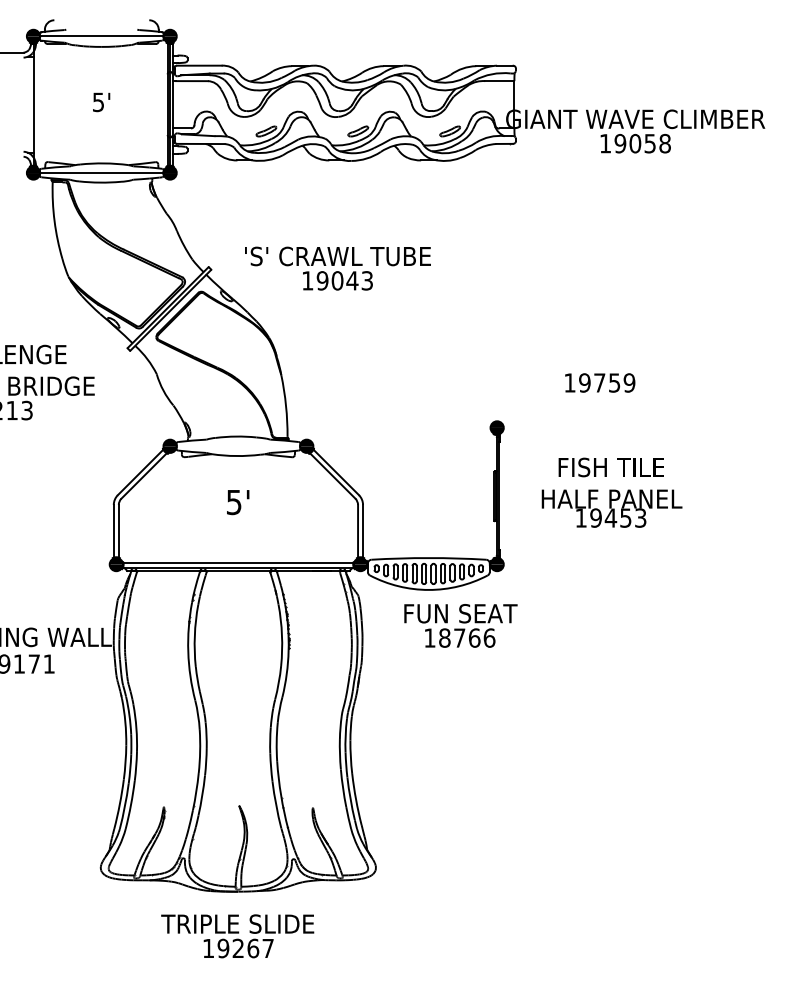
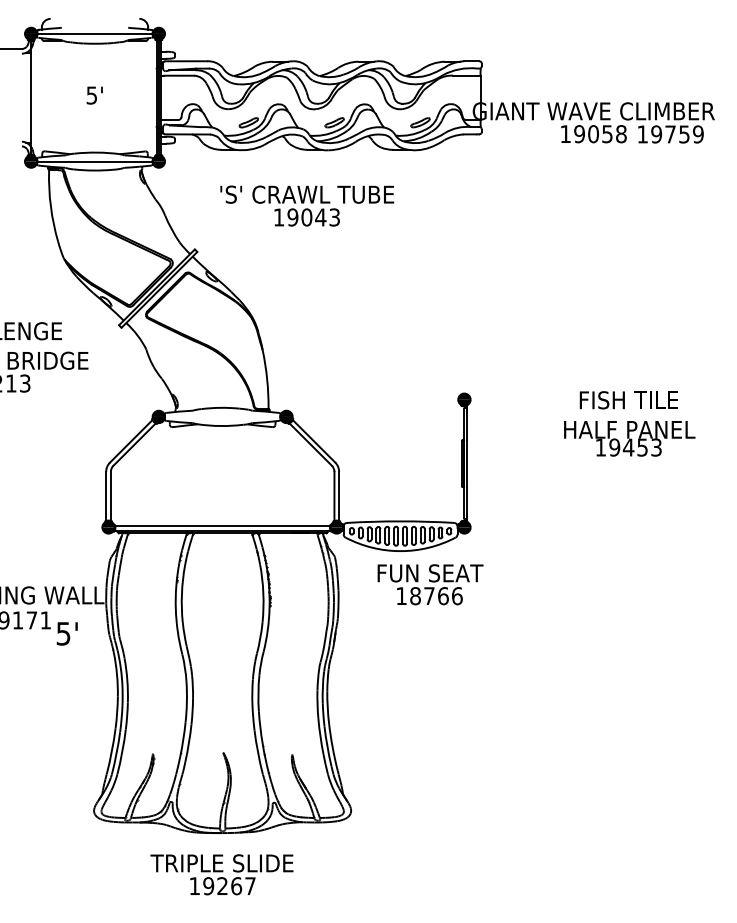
text: (337, 268) -> (306, 205), moved
text: (600, 382) -> (671, 133), moved
text: (611, 492) -> (629, 423), moved
text: (238, 502) -> (67, 633), moved

